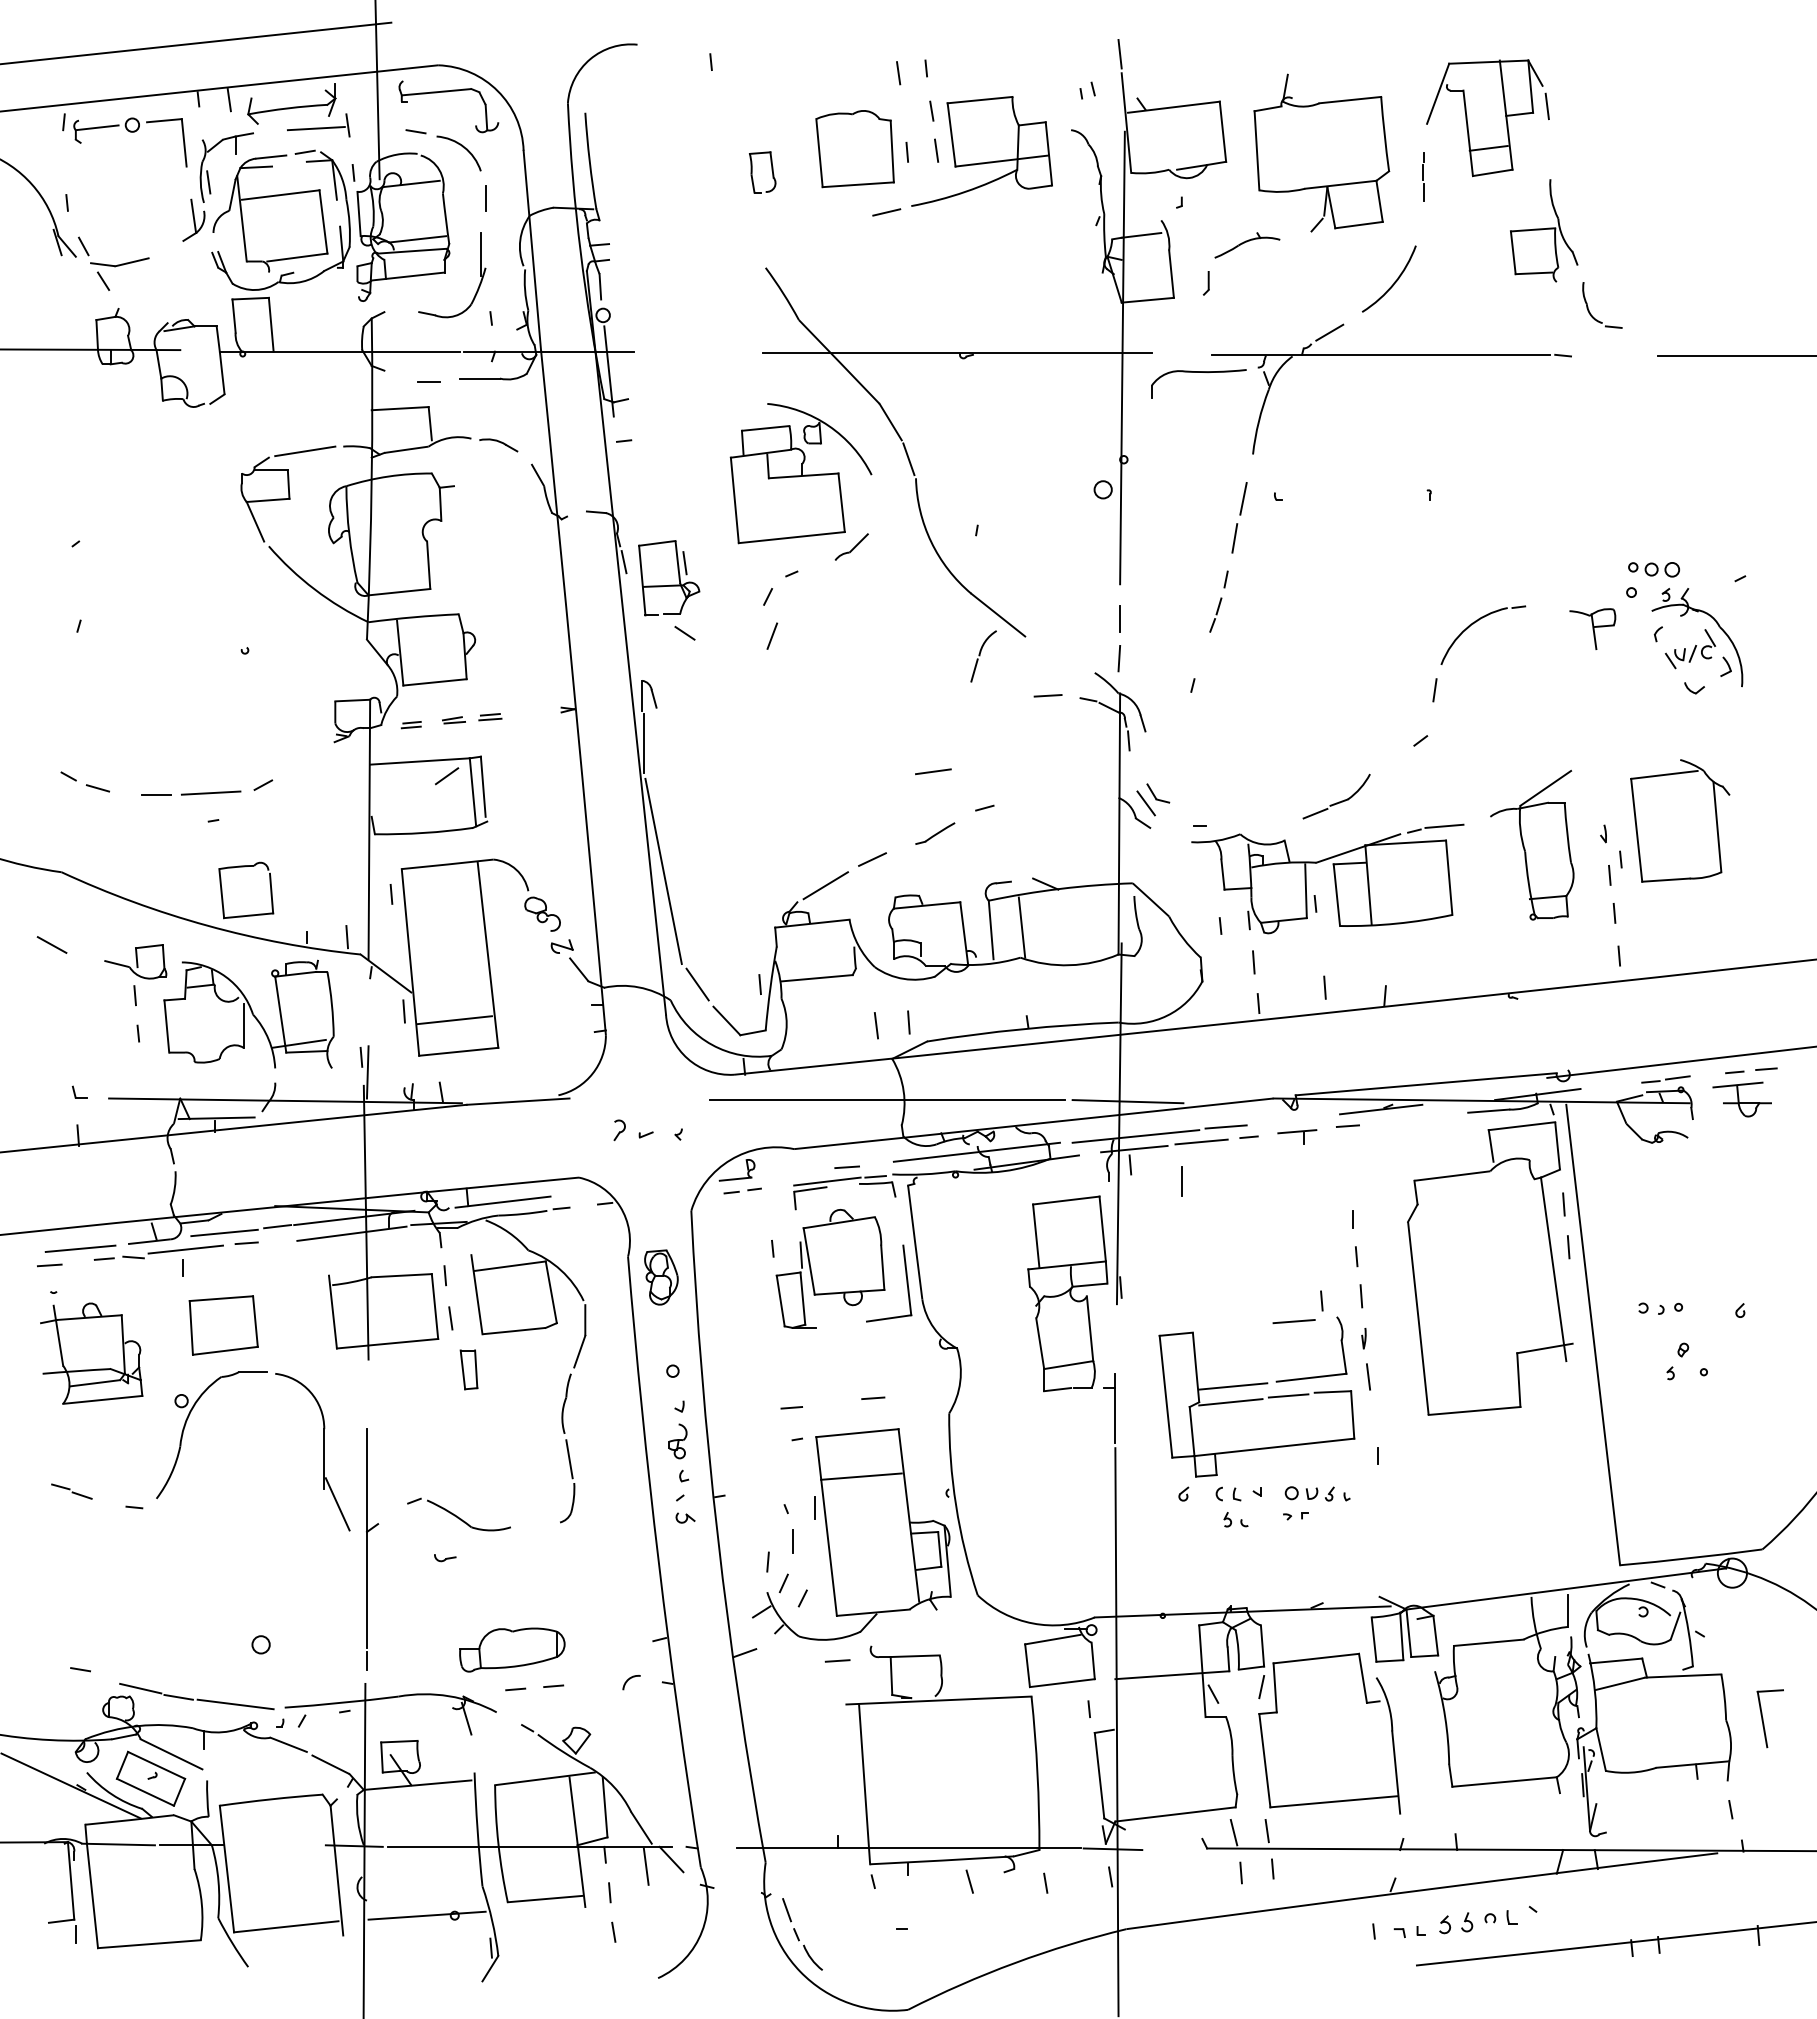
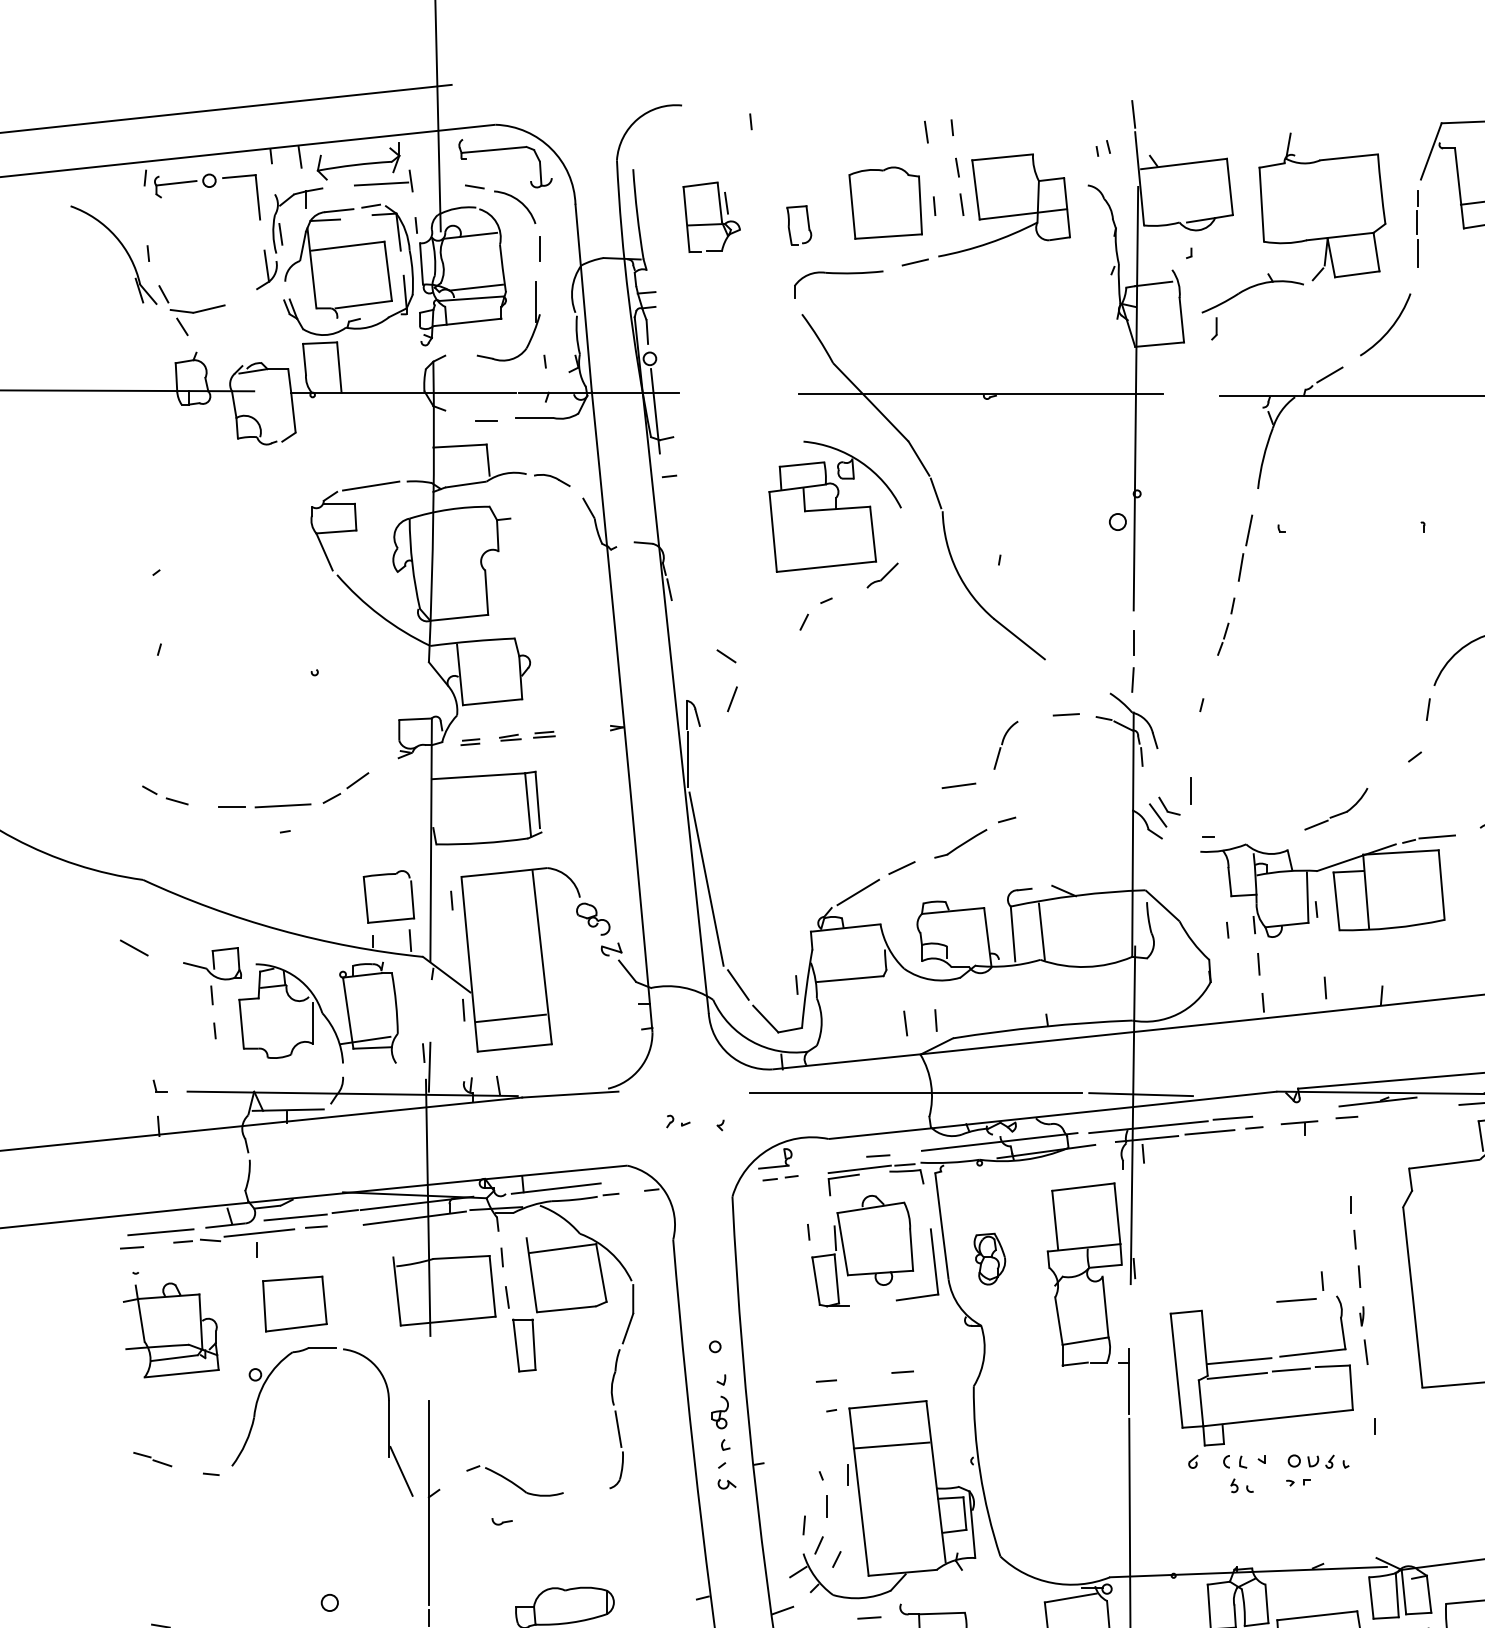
part: (1422, 176) -> (1416, 228), size x1.67
part: (1247, 245) -> (1252, 293), size x1.67
part: (1198, 372) -> (838, 273), moved
part: (669, 578) -> (712, 217), moved
line: (772, 635) -> (732, 698), moved
part: (983, 656) -> (1005, 745), moved
line: (447, 776) -> (358, 780), moved
part: (935, 833) -> (960, 843), size x1.43
part: (244, 867) -> (387, 875), moved
part: (633, 1130) -> (678, 1121), size x0.62
line: (1181, 1181) -> (1191, 791), moved
part: (661, 1277) -> (989, 1259), moved
part: (468, 1369) -> (523, 1345), size x1.43

